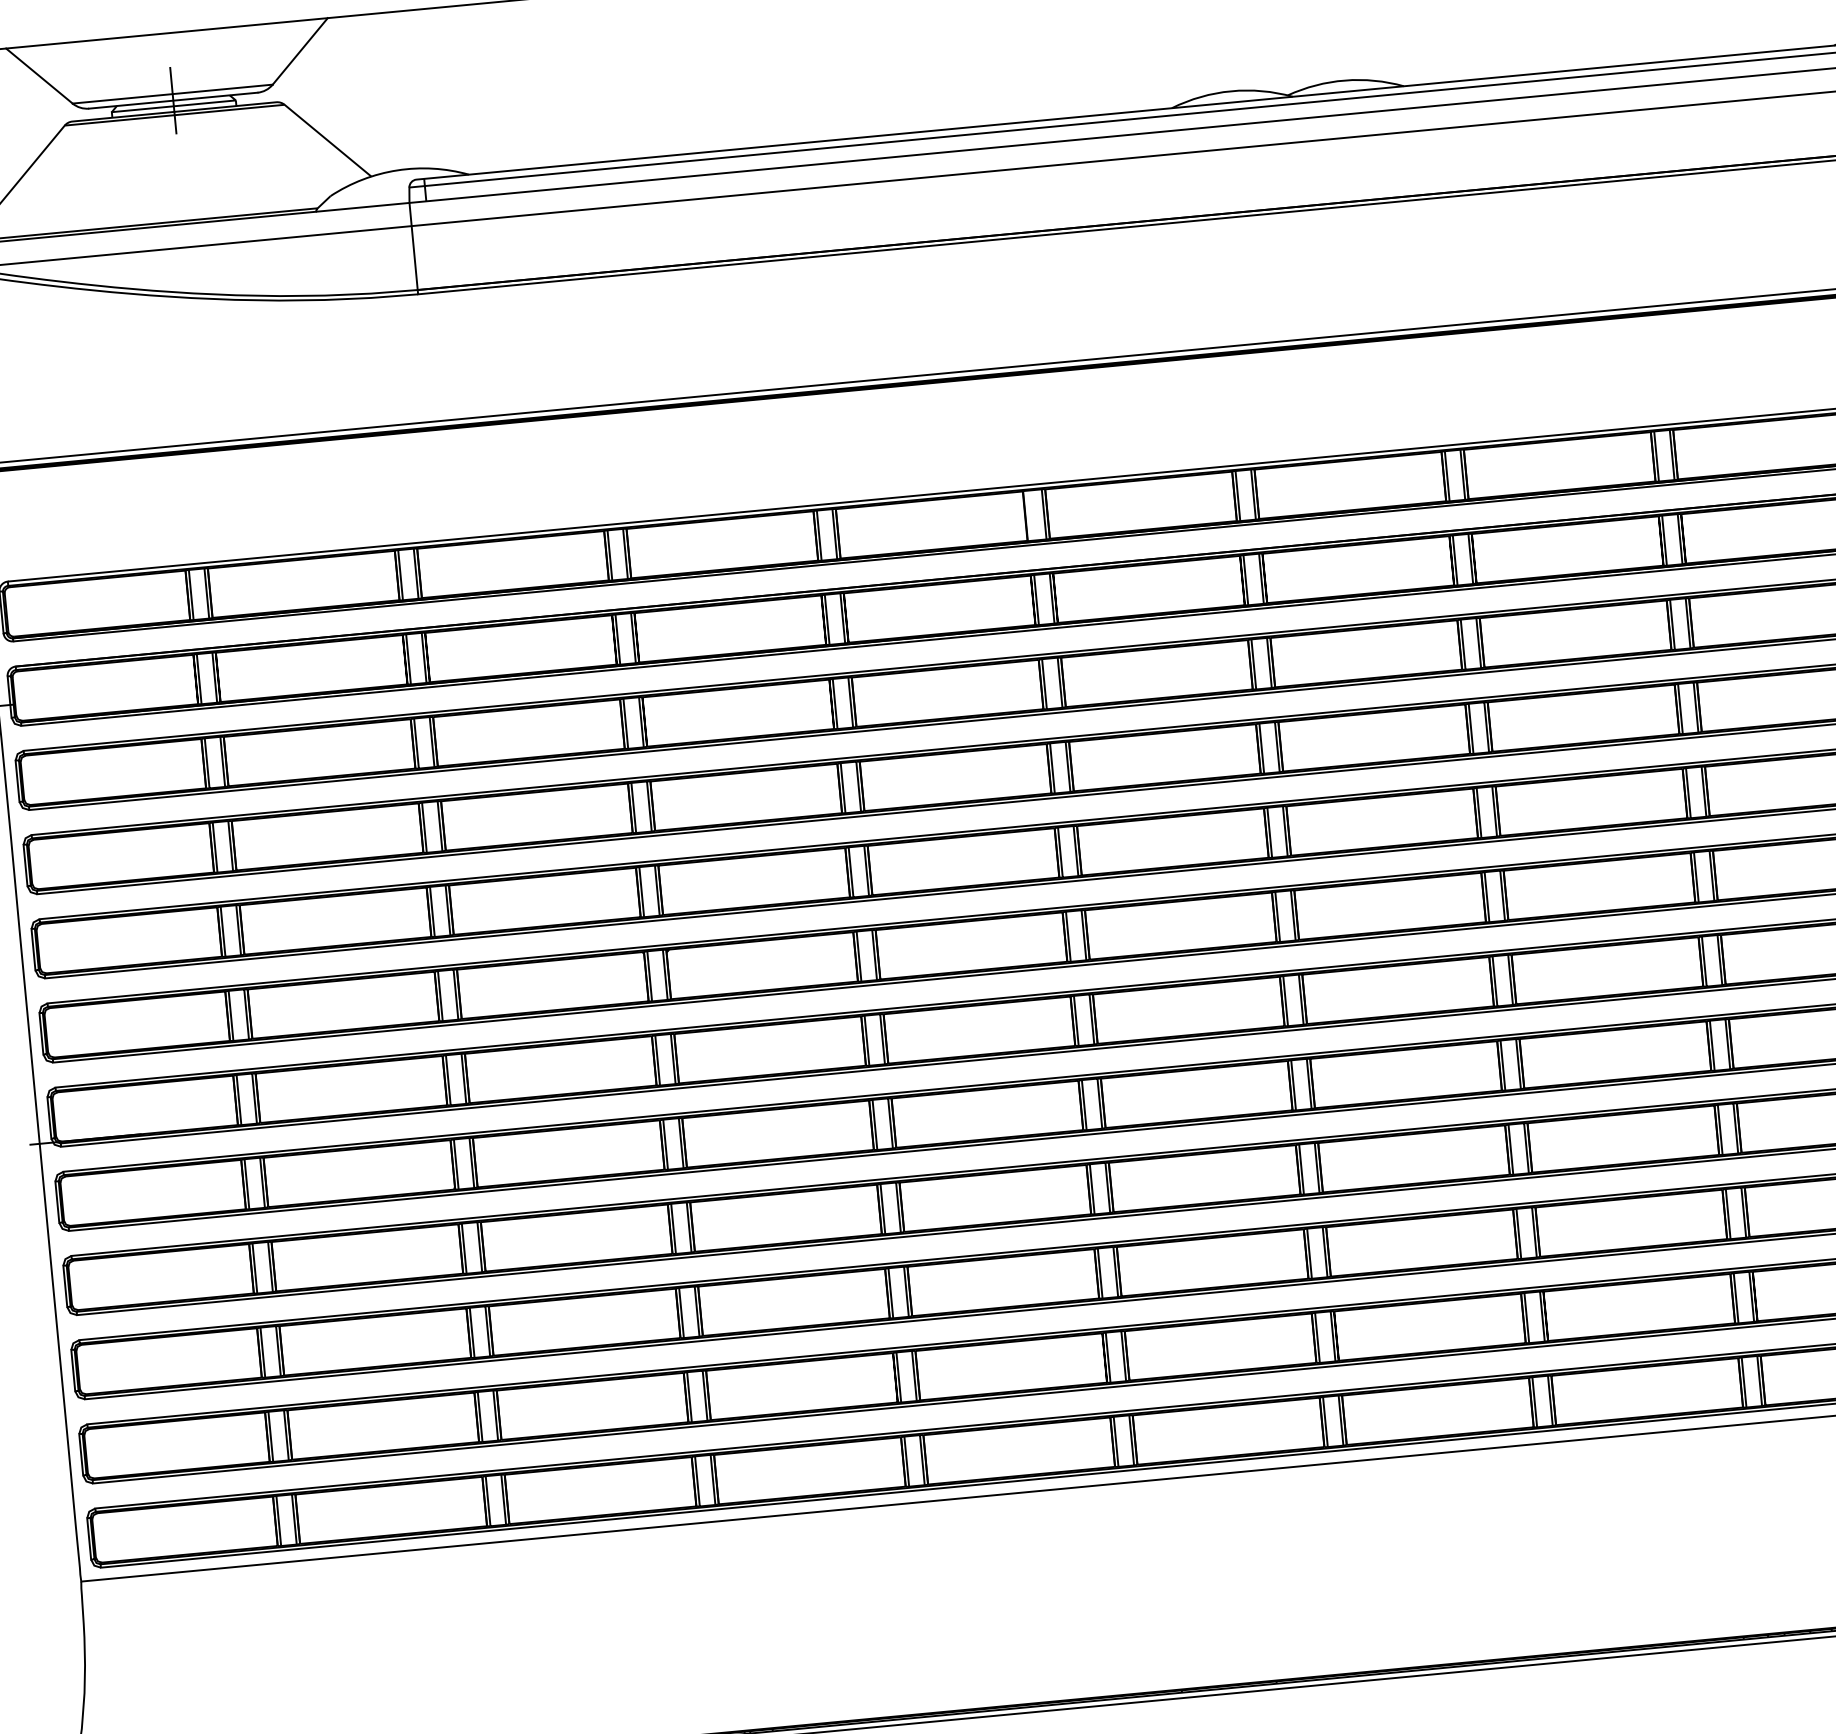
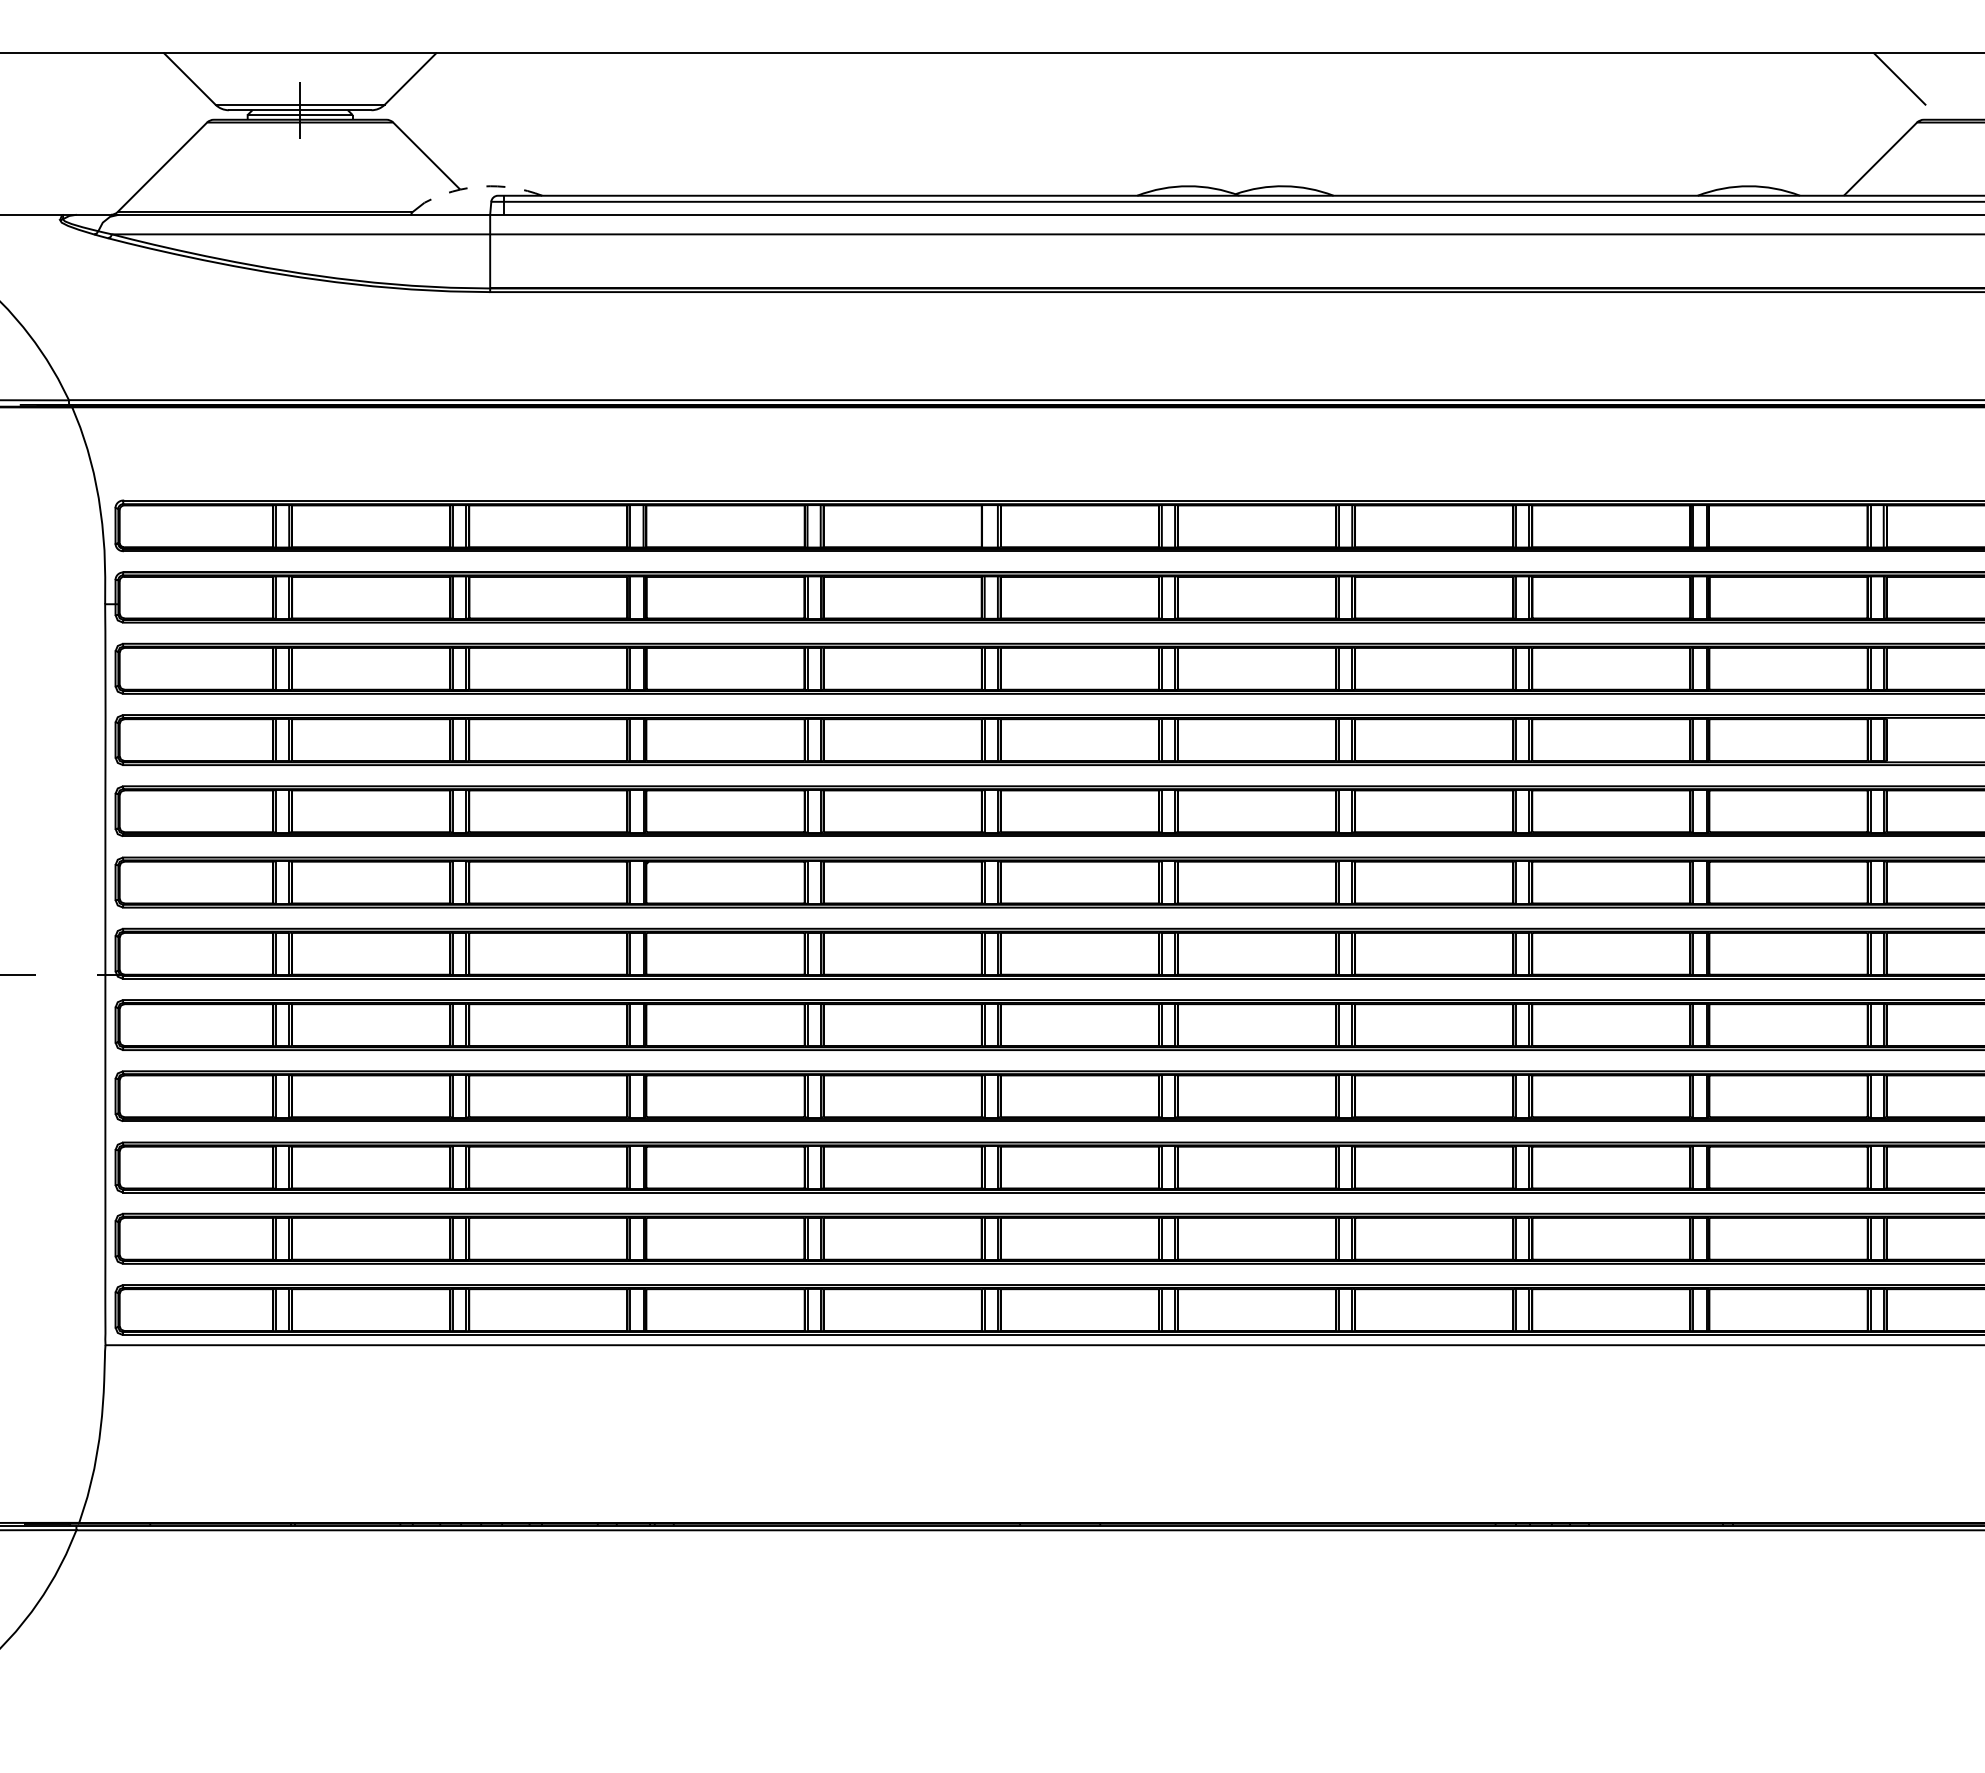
line: (397, 170) -> (482, 186), solid -> dashed

